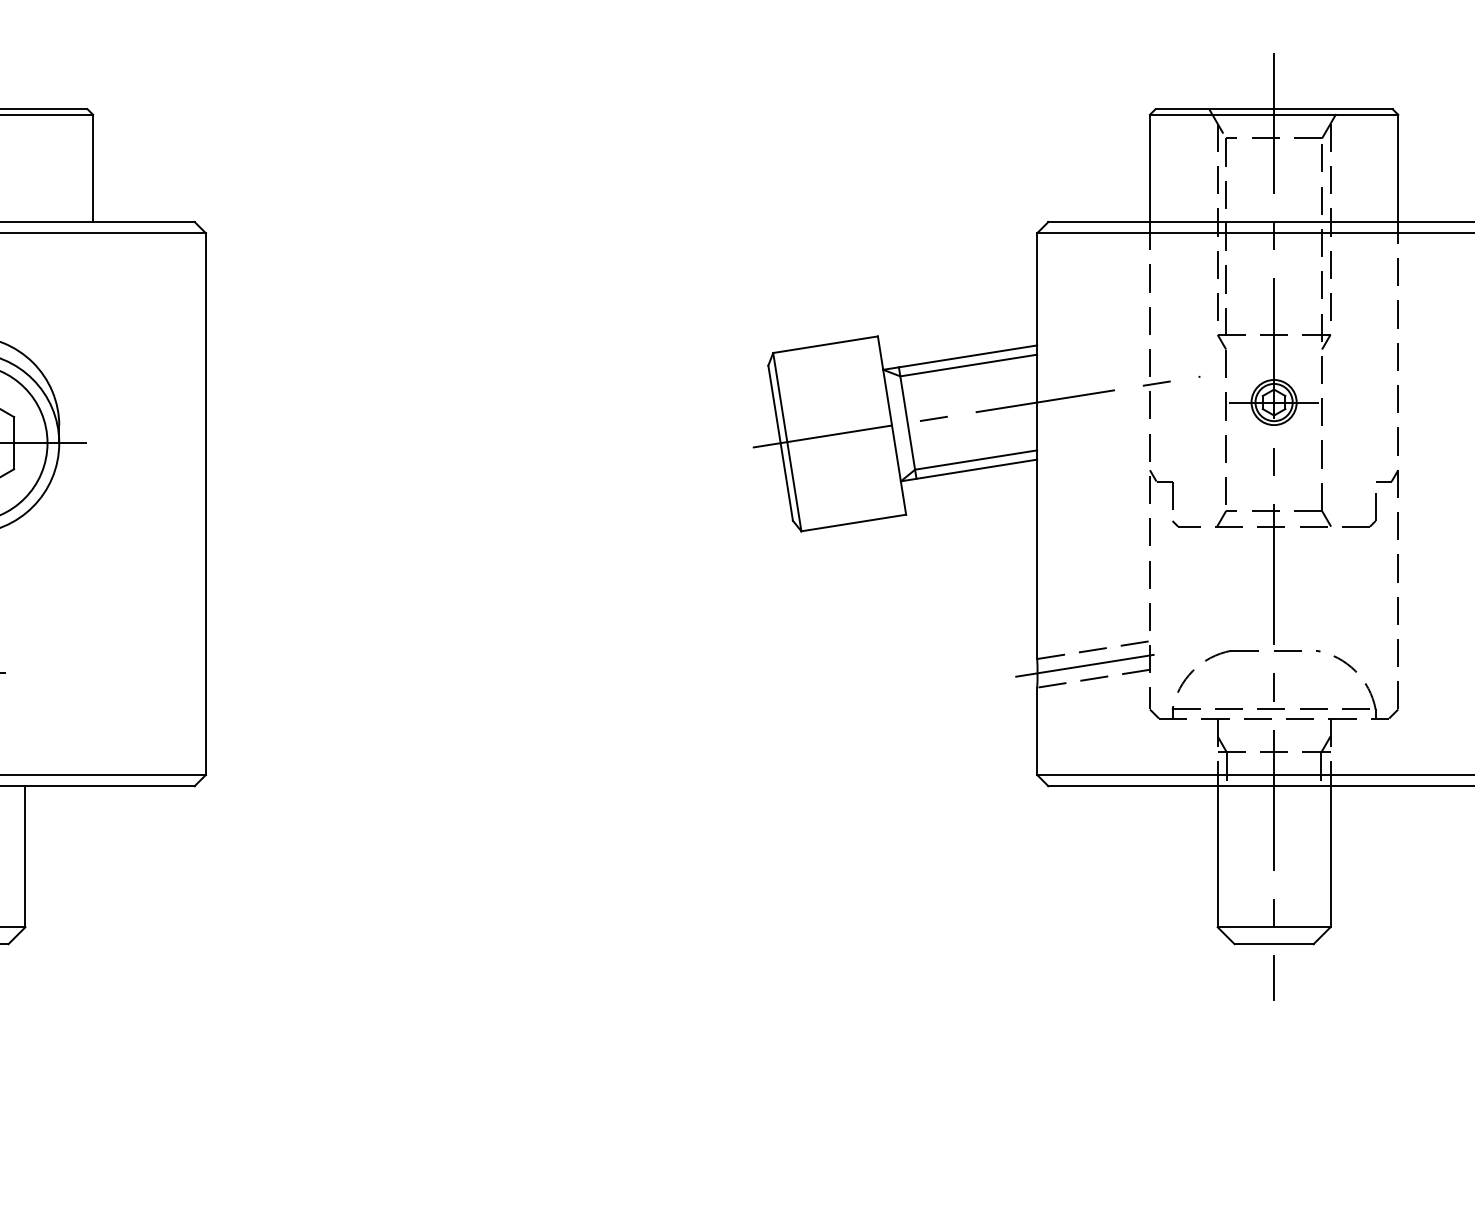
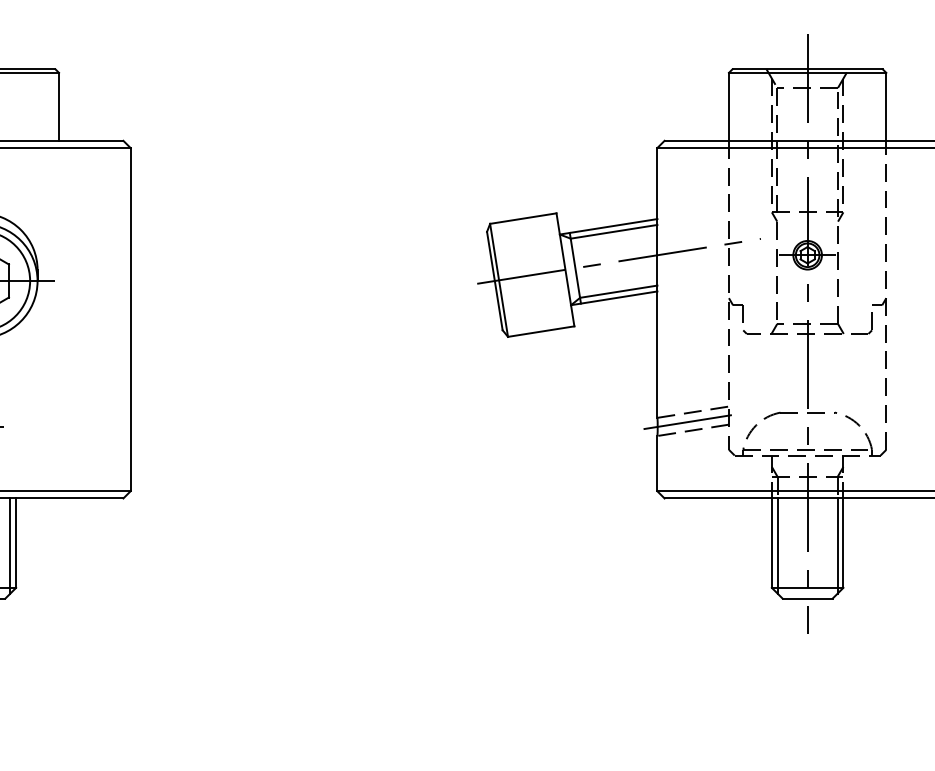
line: (16, 860) -> (10, 545), added
line: (1226, 860) -> (777, 545), added
line: (1321, 860) -> (837, 545), added

